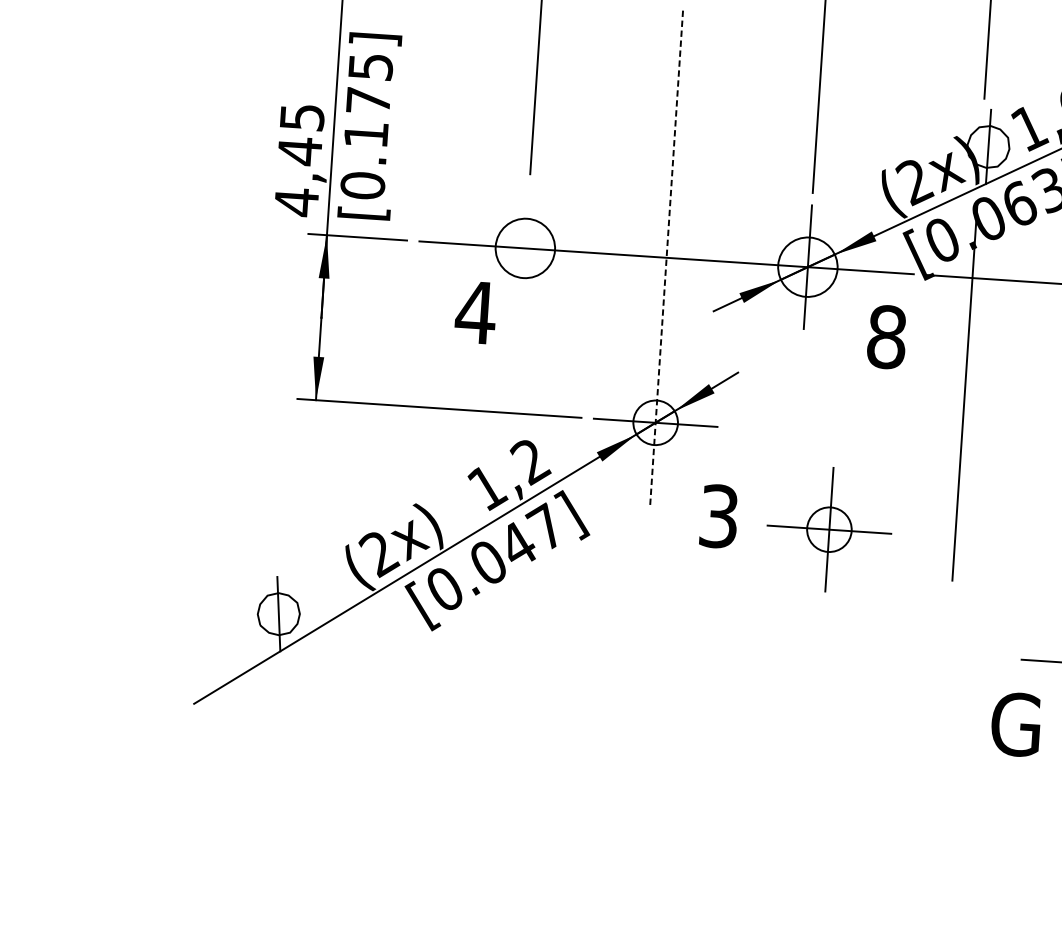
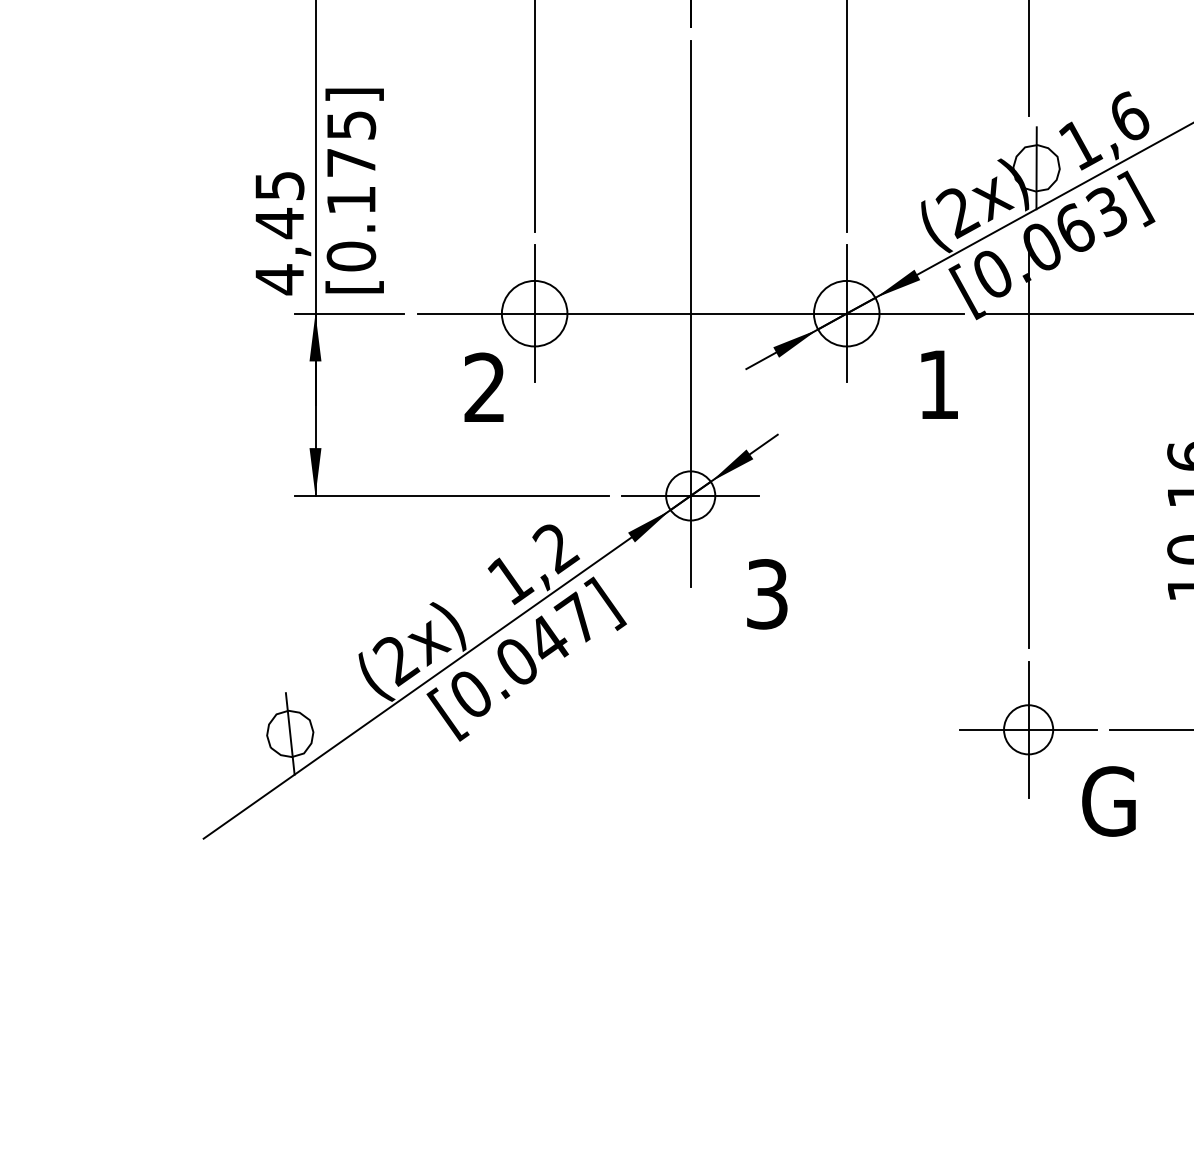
line: (525, 248) -> (534, 313), added
line: (666, 258) -> (690, 314), dashed -> solid
text: (475, 311) -> (484, 386), 4 -> 2
text: (886, 336) -> (938, 384), 8 -> 1
part: (829, 529) -> (1028, 729), moved

